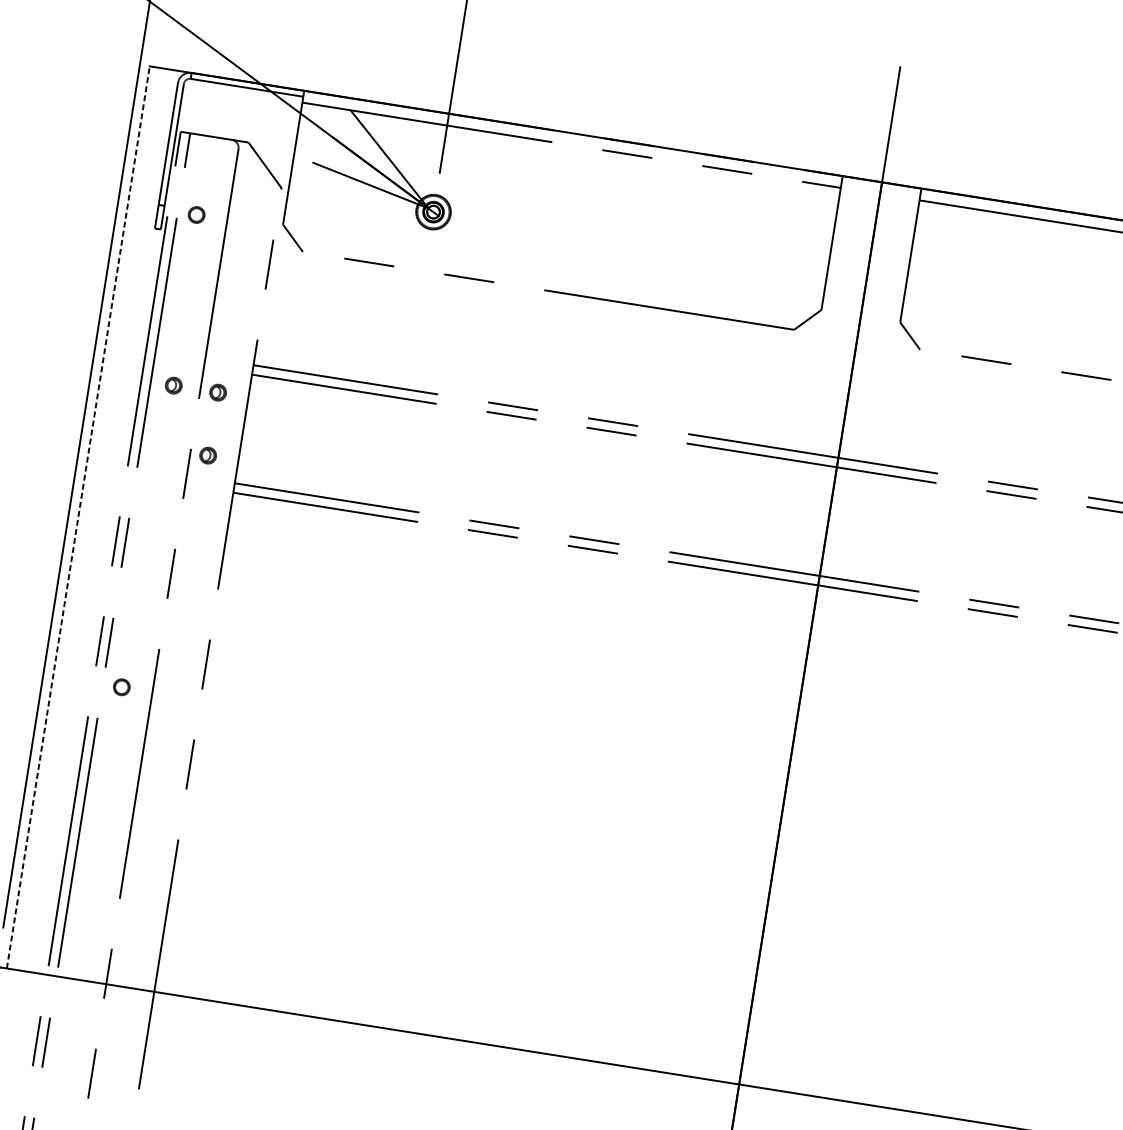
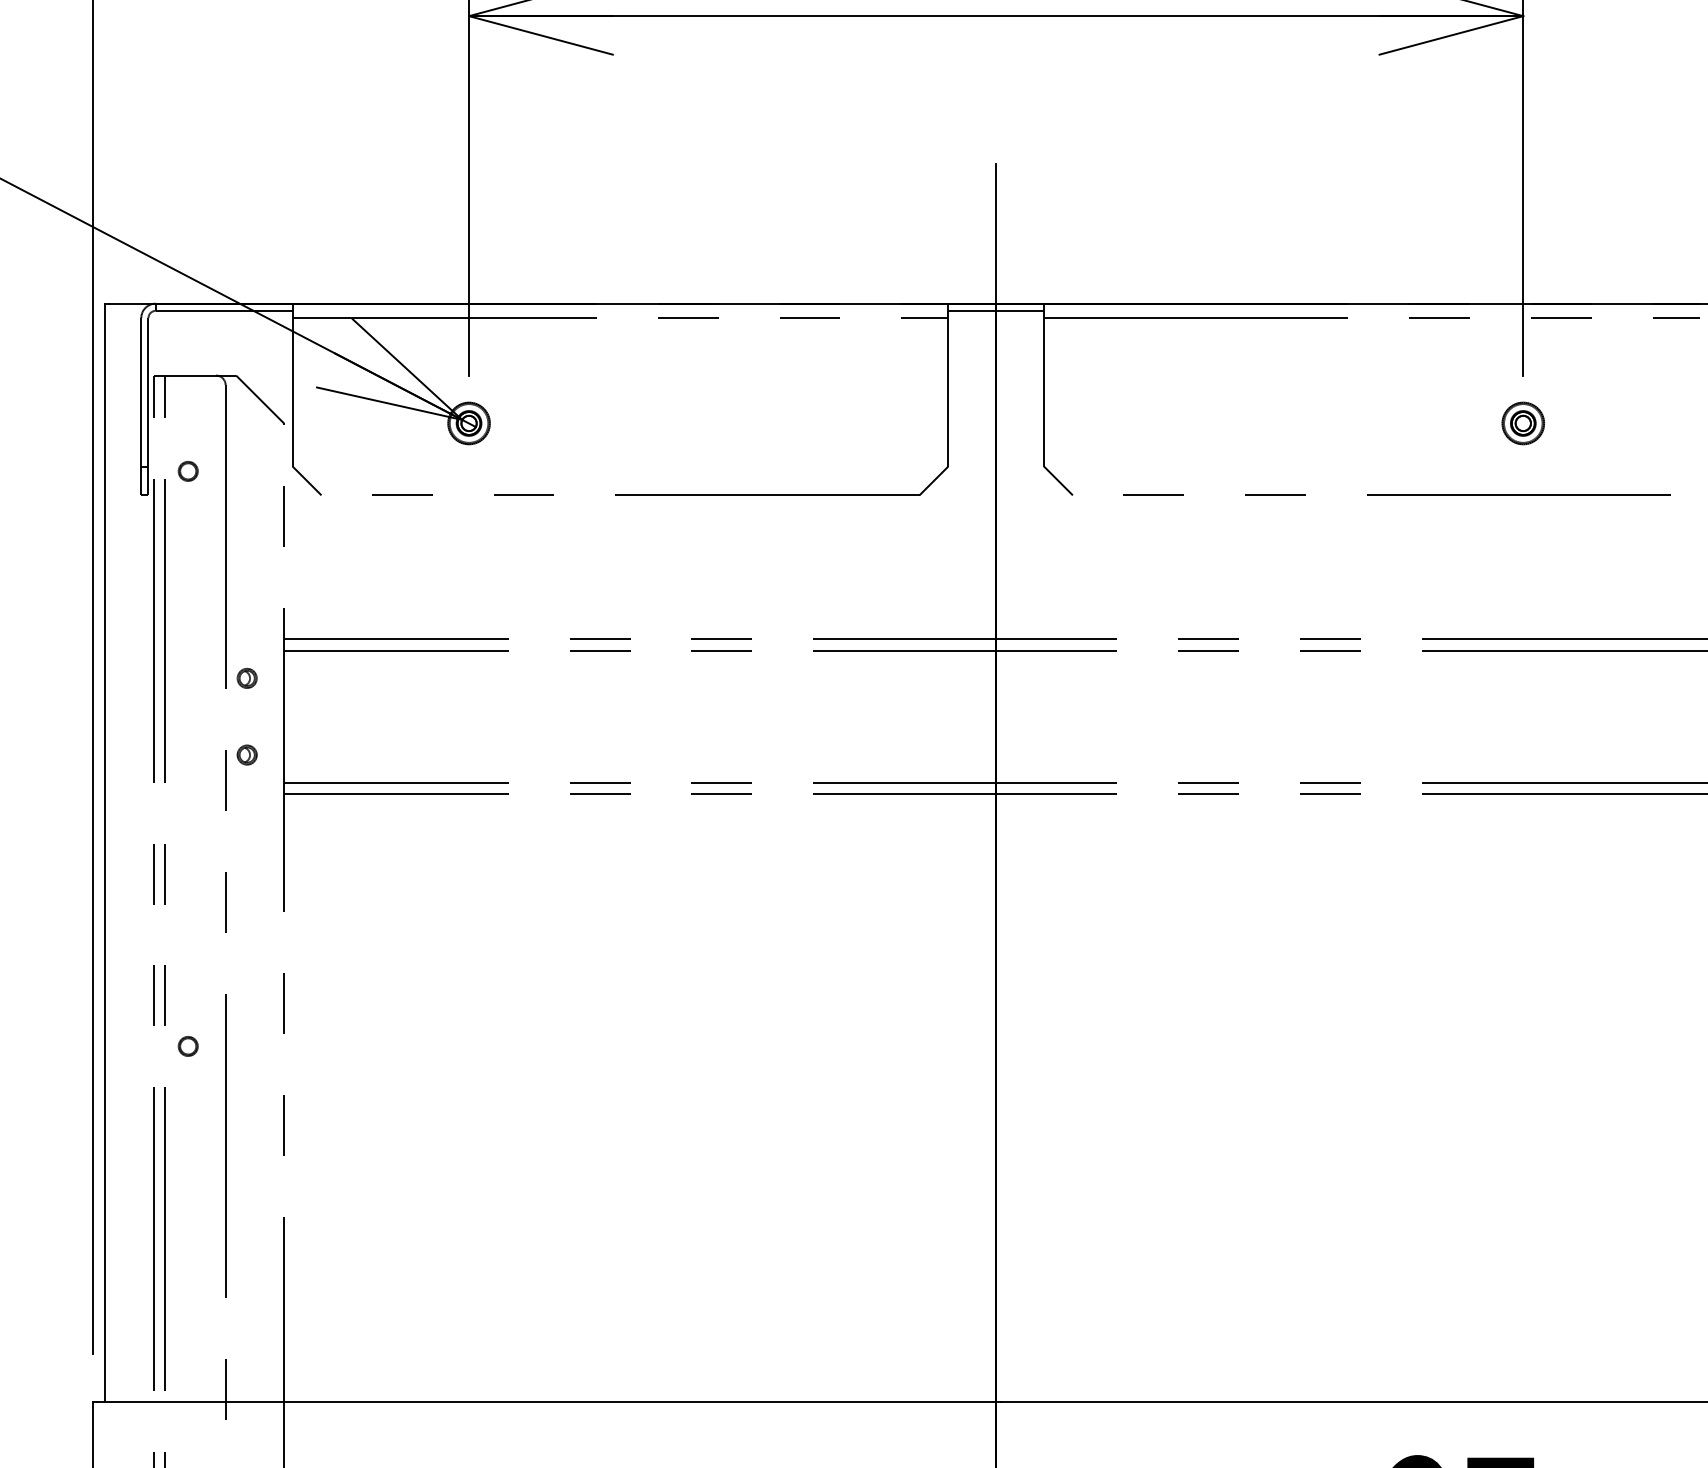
line: (881, 187) -> (996, 310), added
part: (173, 385) -> (192, 678), removed
line: (78, 517) -> (104, 852), dashed -> solid

